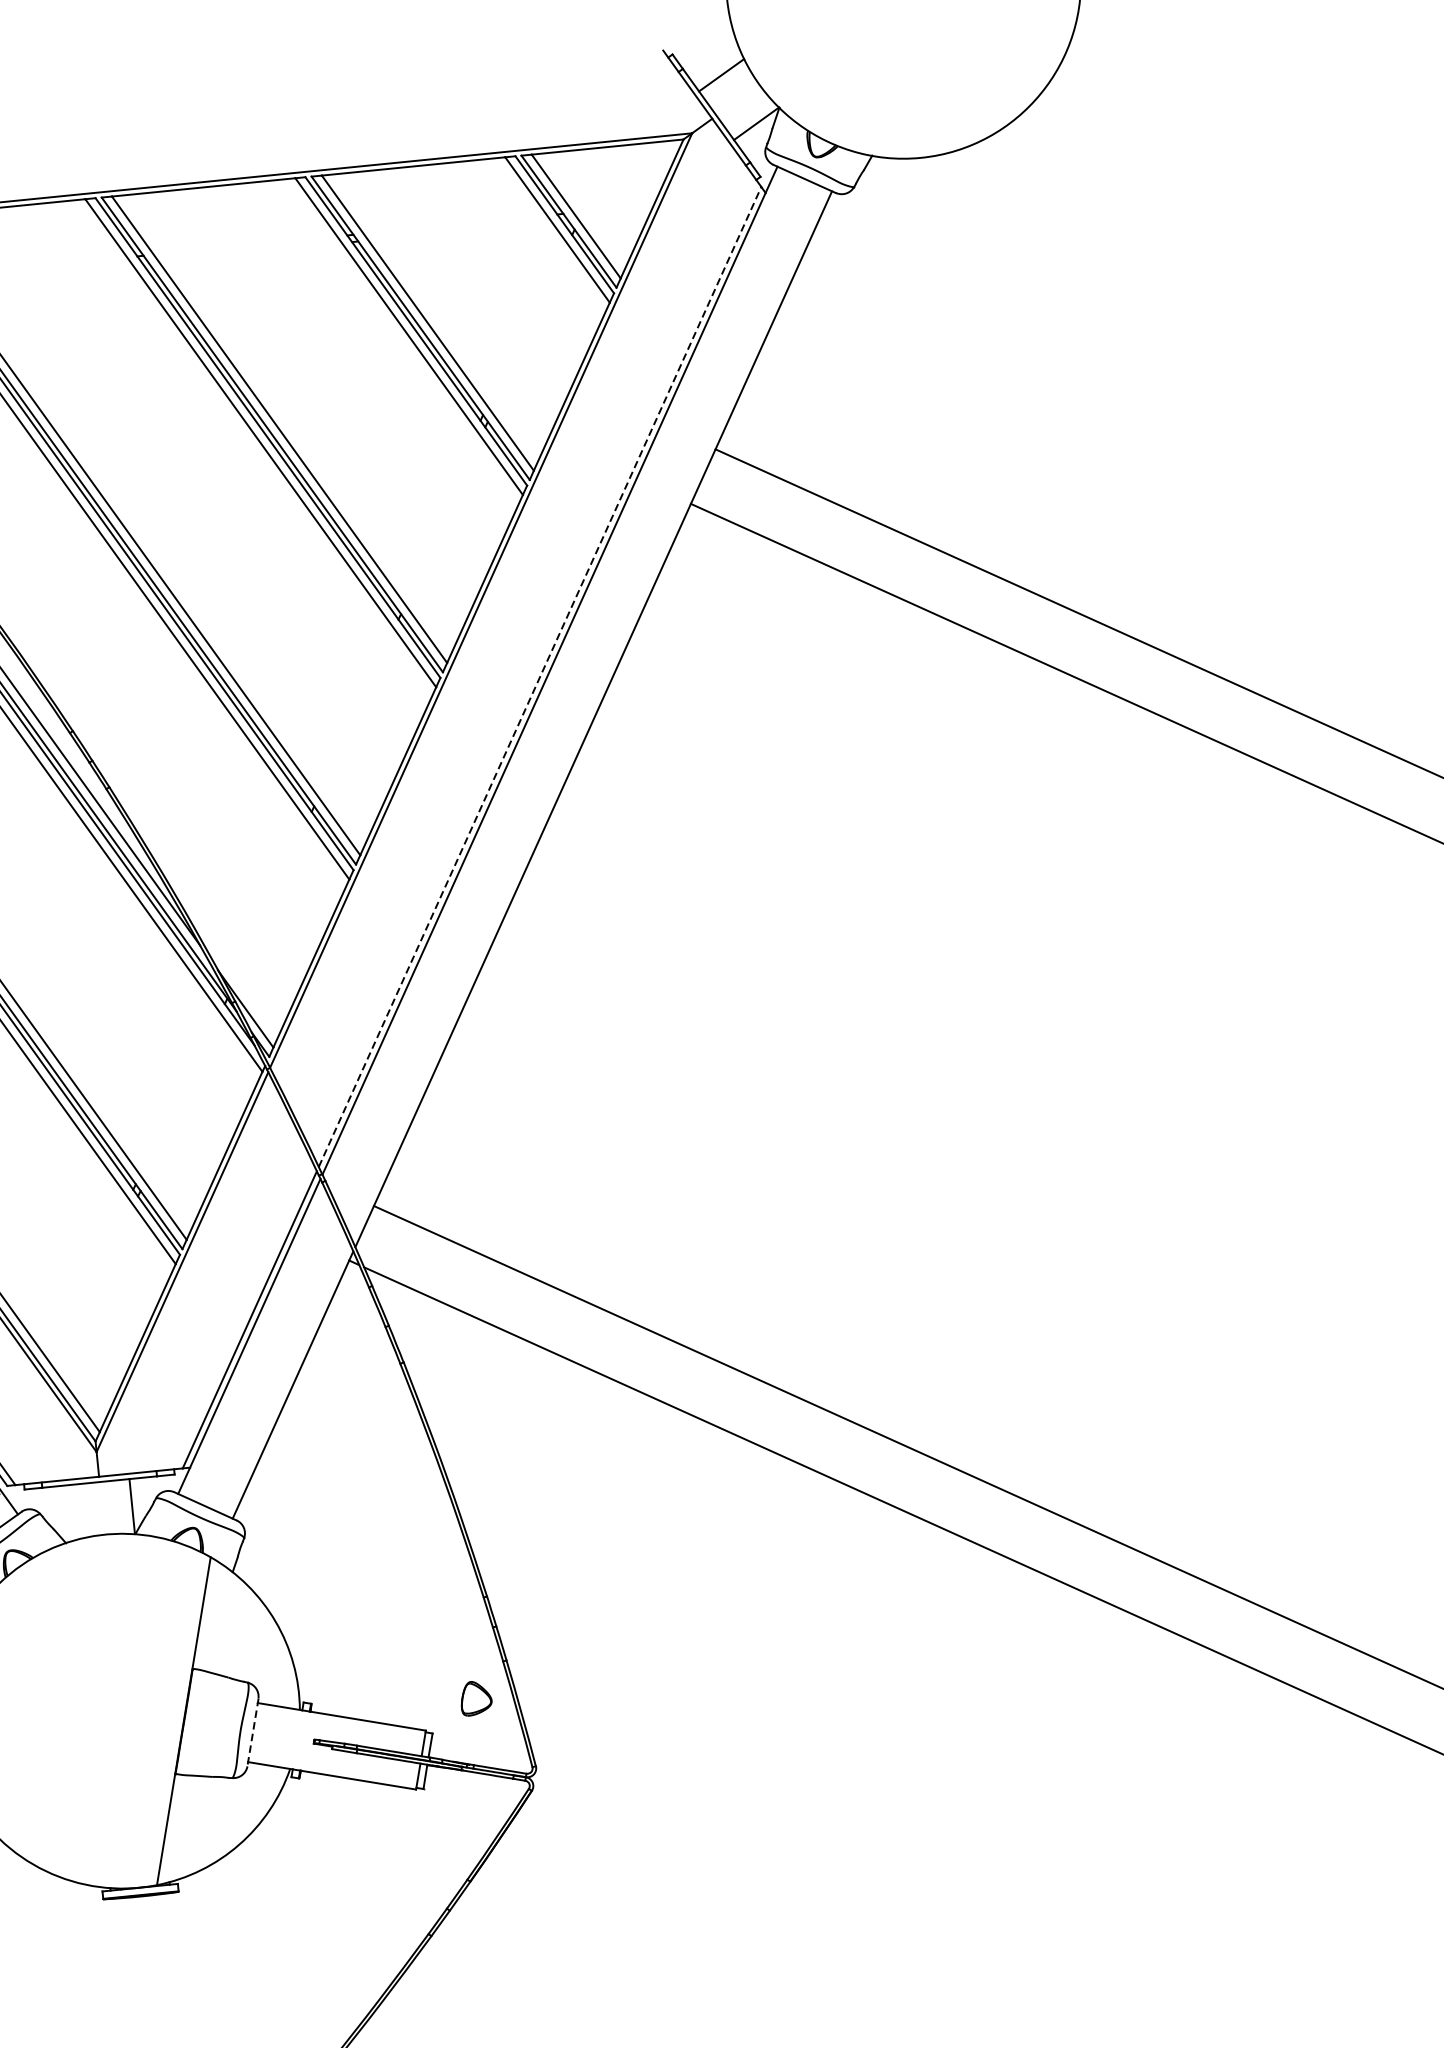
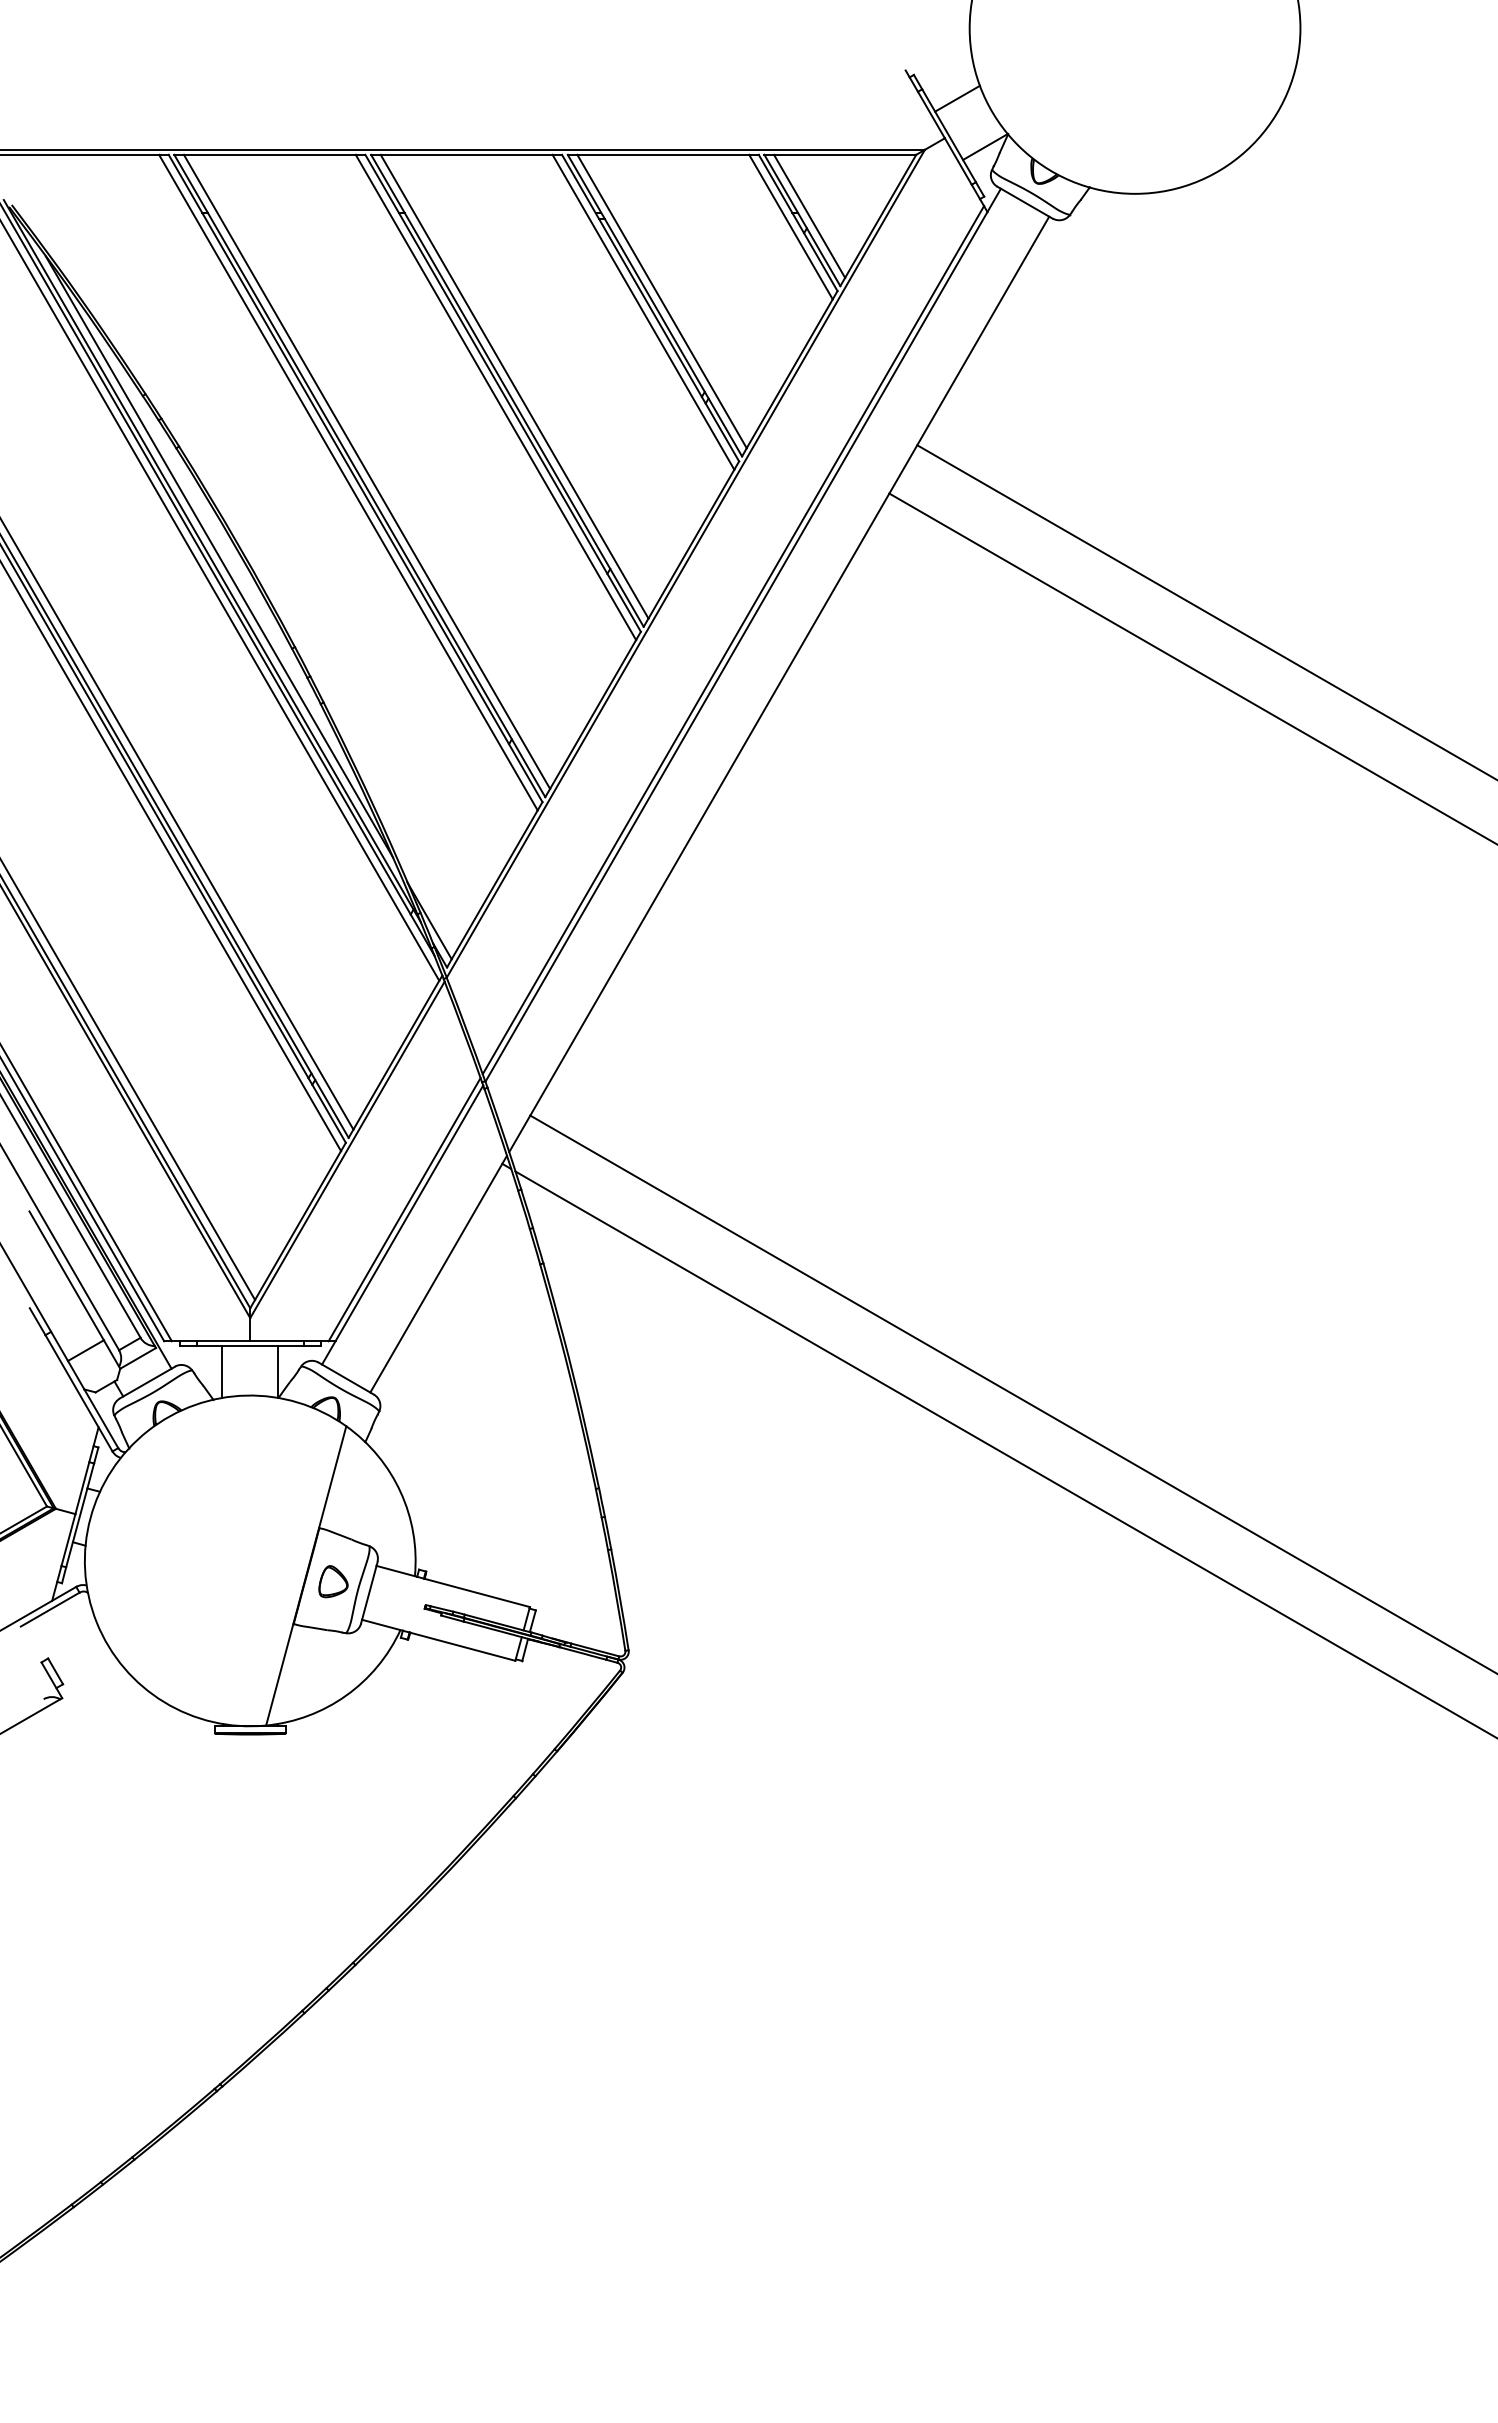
line: (540, 676) -> (733, 639), dashed -> solid
line: (72, 1511) -> (222, 1371), added
part: (476, 1698) -> (333, 1581), moved
line: (253, 1732) -> (369, 1592), dashed -> solid

